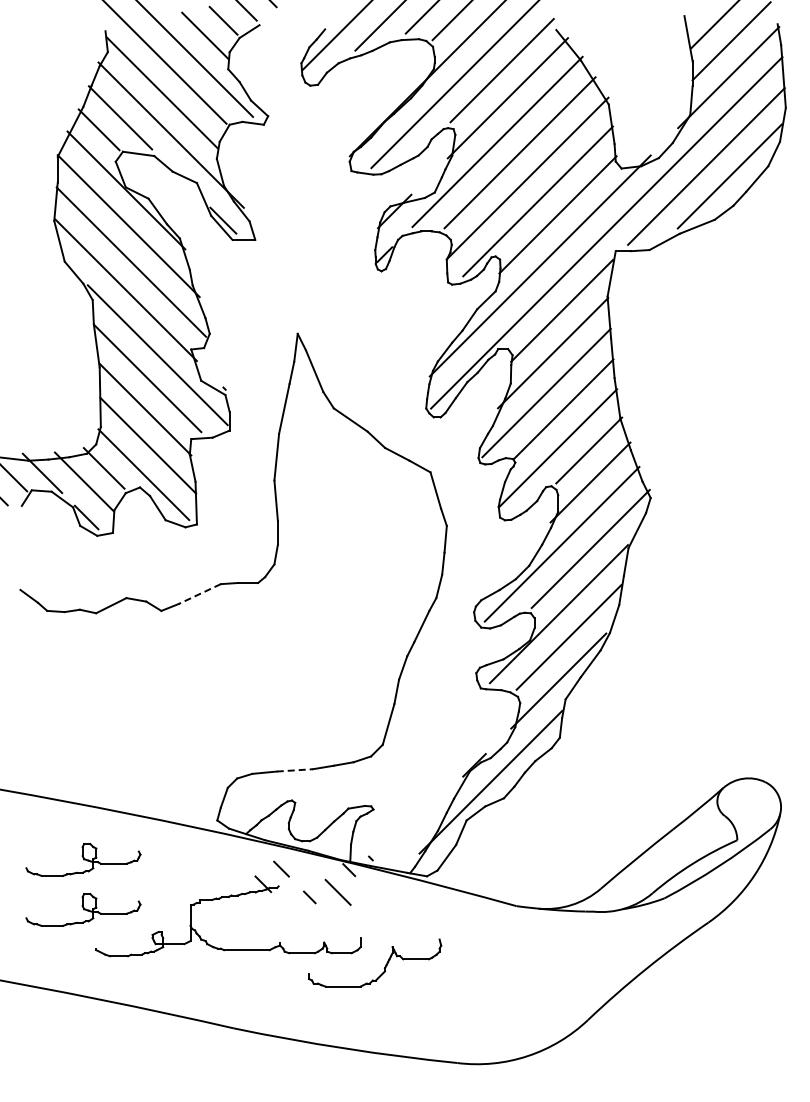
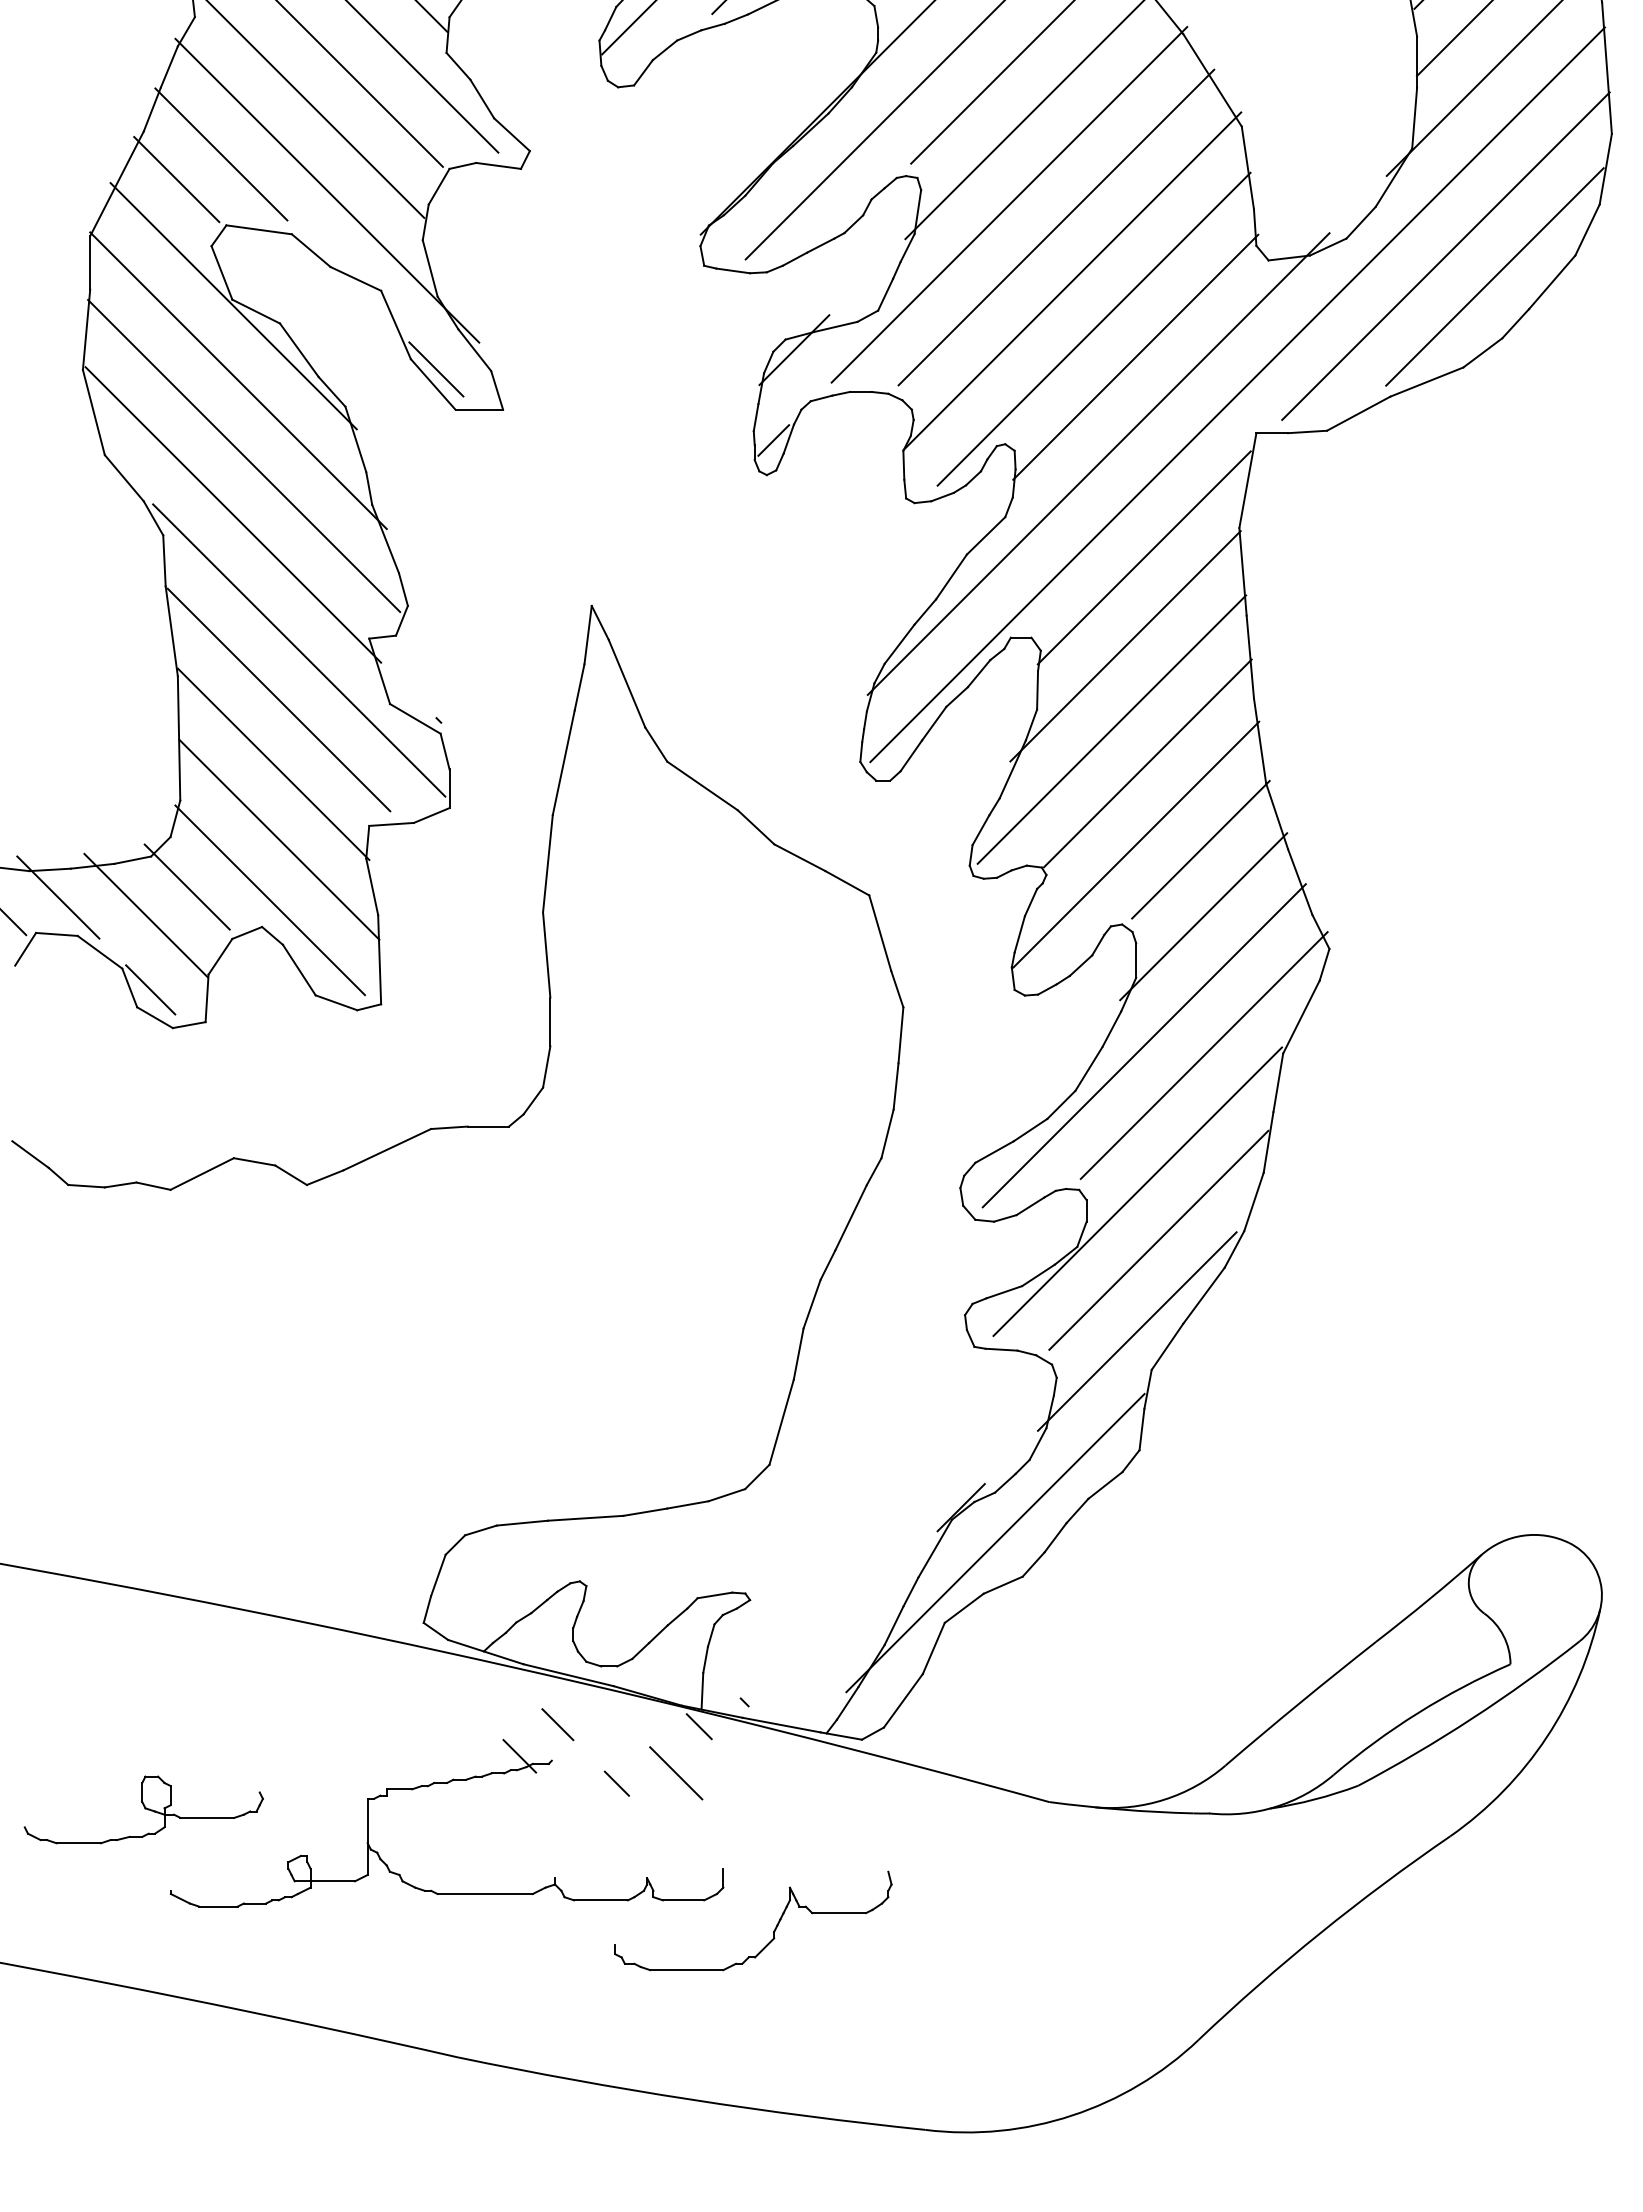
line: (199, 594) -> (386, 1150), dashed -> solid
line: (295, 770) -> (587, 1518), dashed -> solid
part: (83, 859) -> (144, 1704), removed

